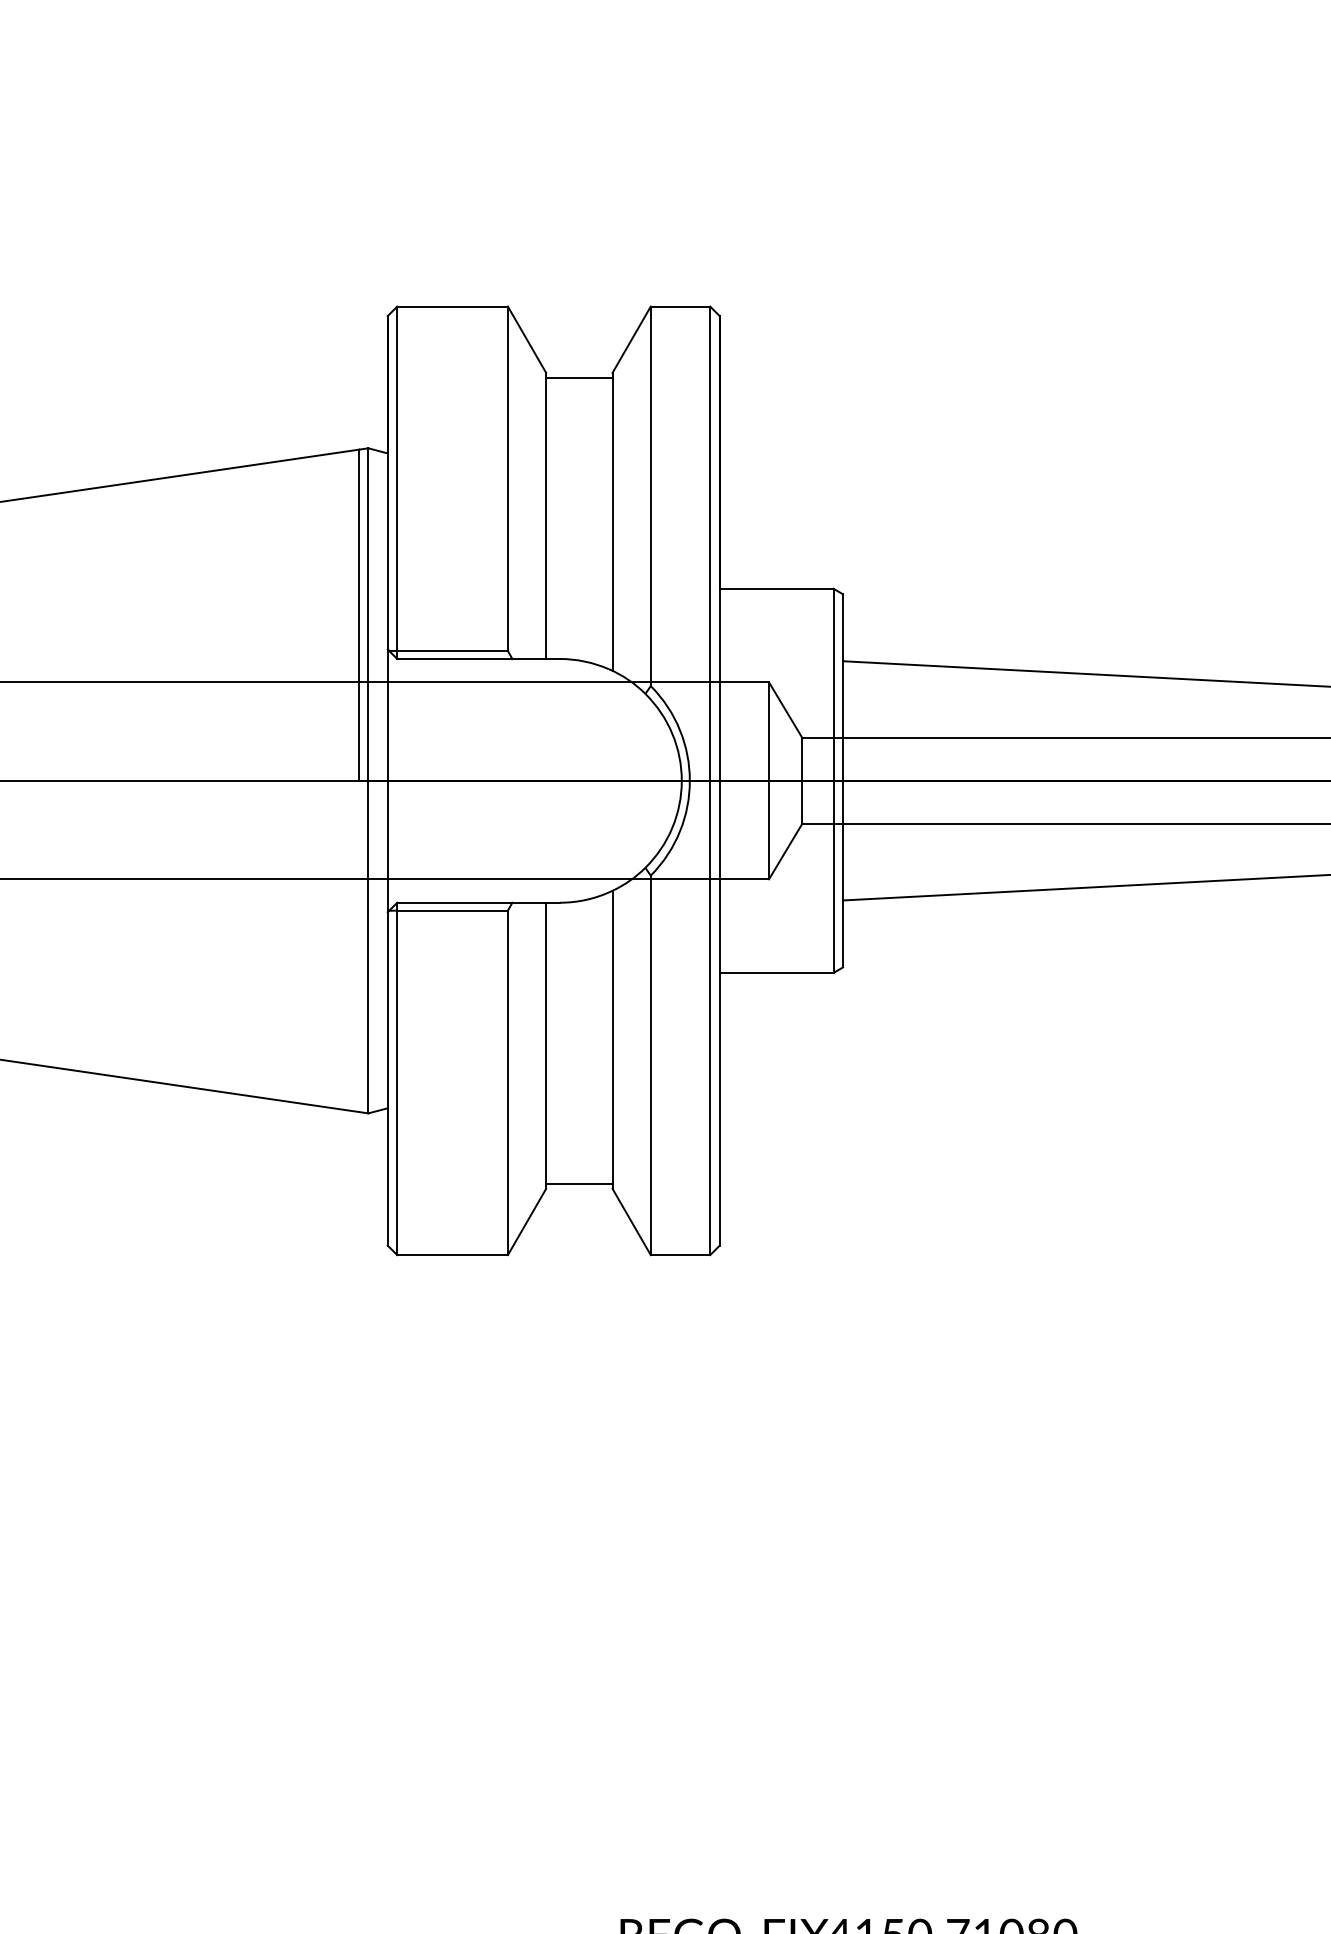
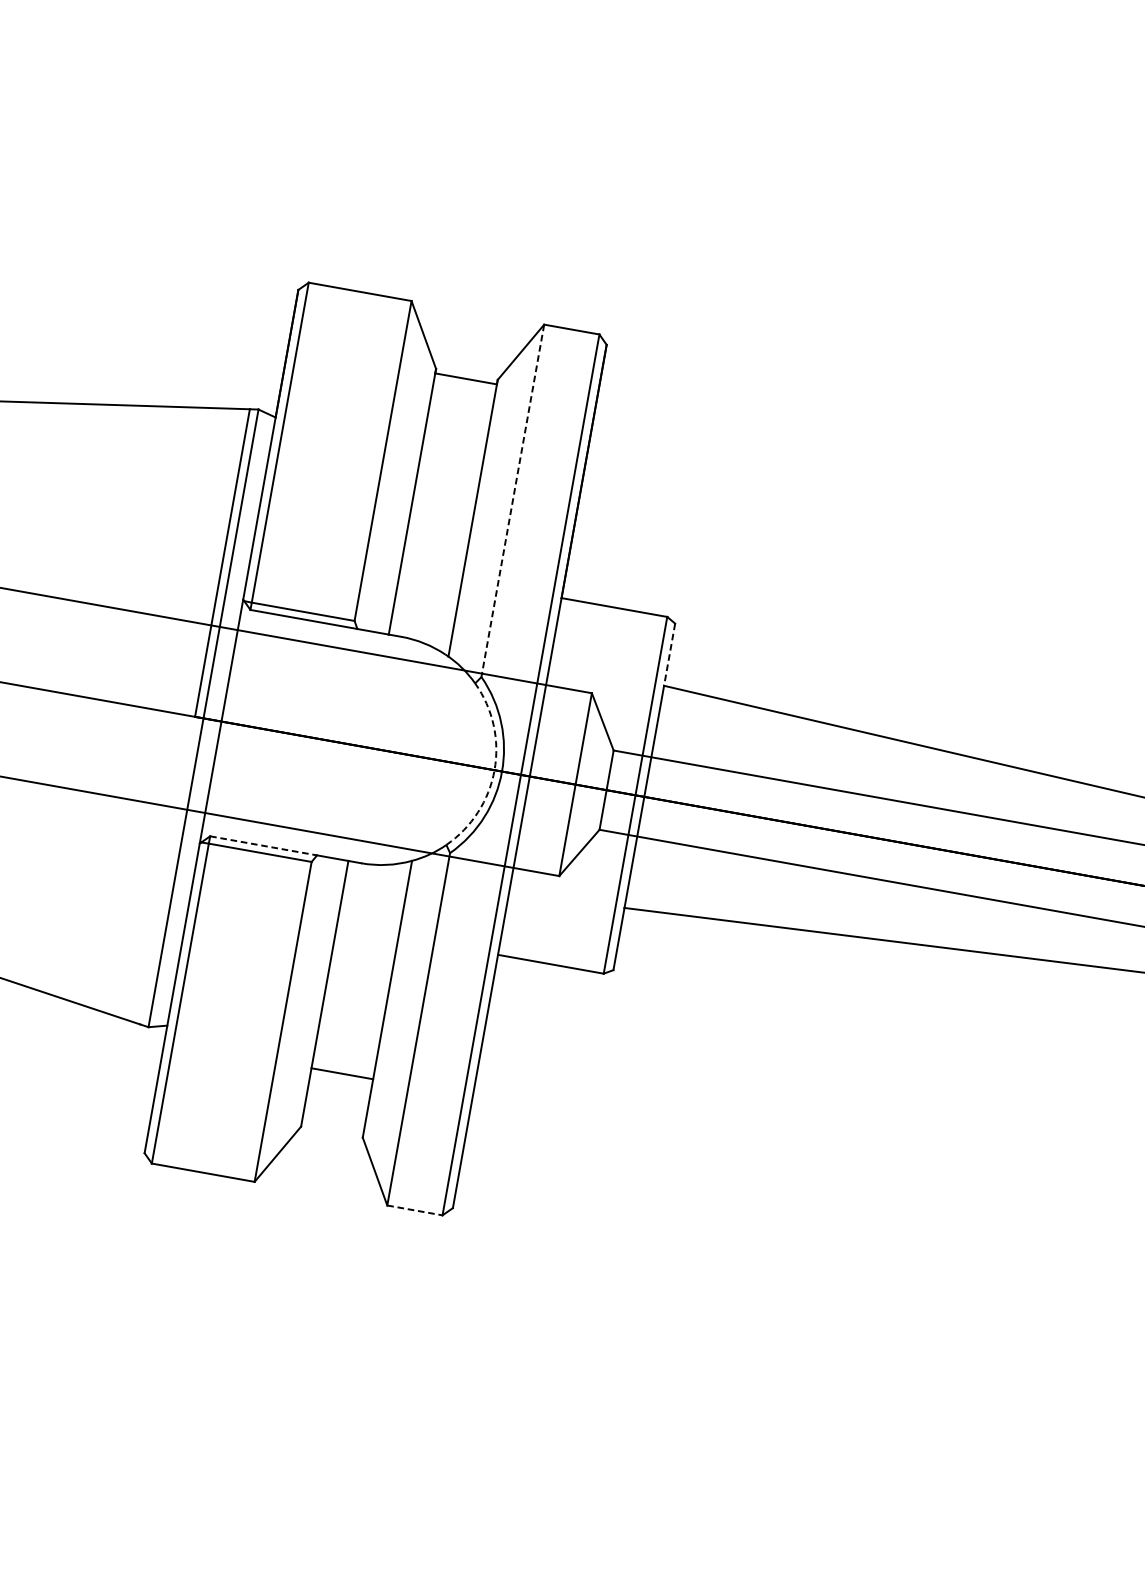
line: (650, 496) -> (512, 500), solid -> dashed
line: (843, 628) -> (669, 655), solid -> dashed
arc: (681, 780) -> (494, 769), solid -> dashed
line: (454, 902) -> (263, 845), solid -> dashed
line: (579, 1183) -> (342, 1073), moved
line: (680, 1255) -> (414, 1210), solid -> dashed

